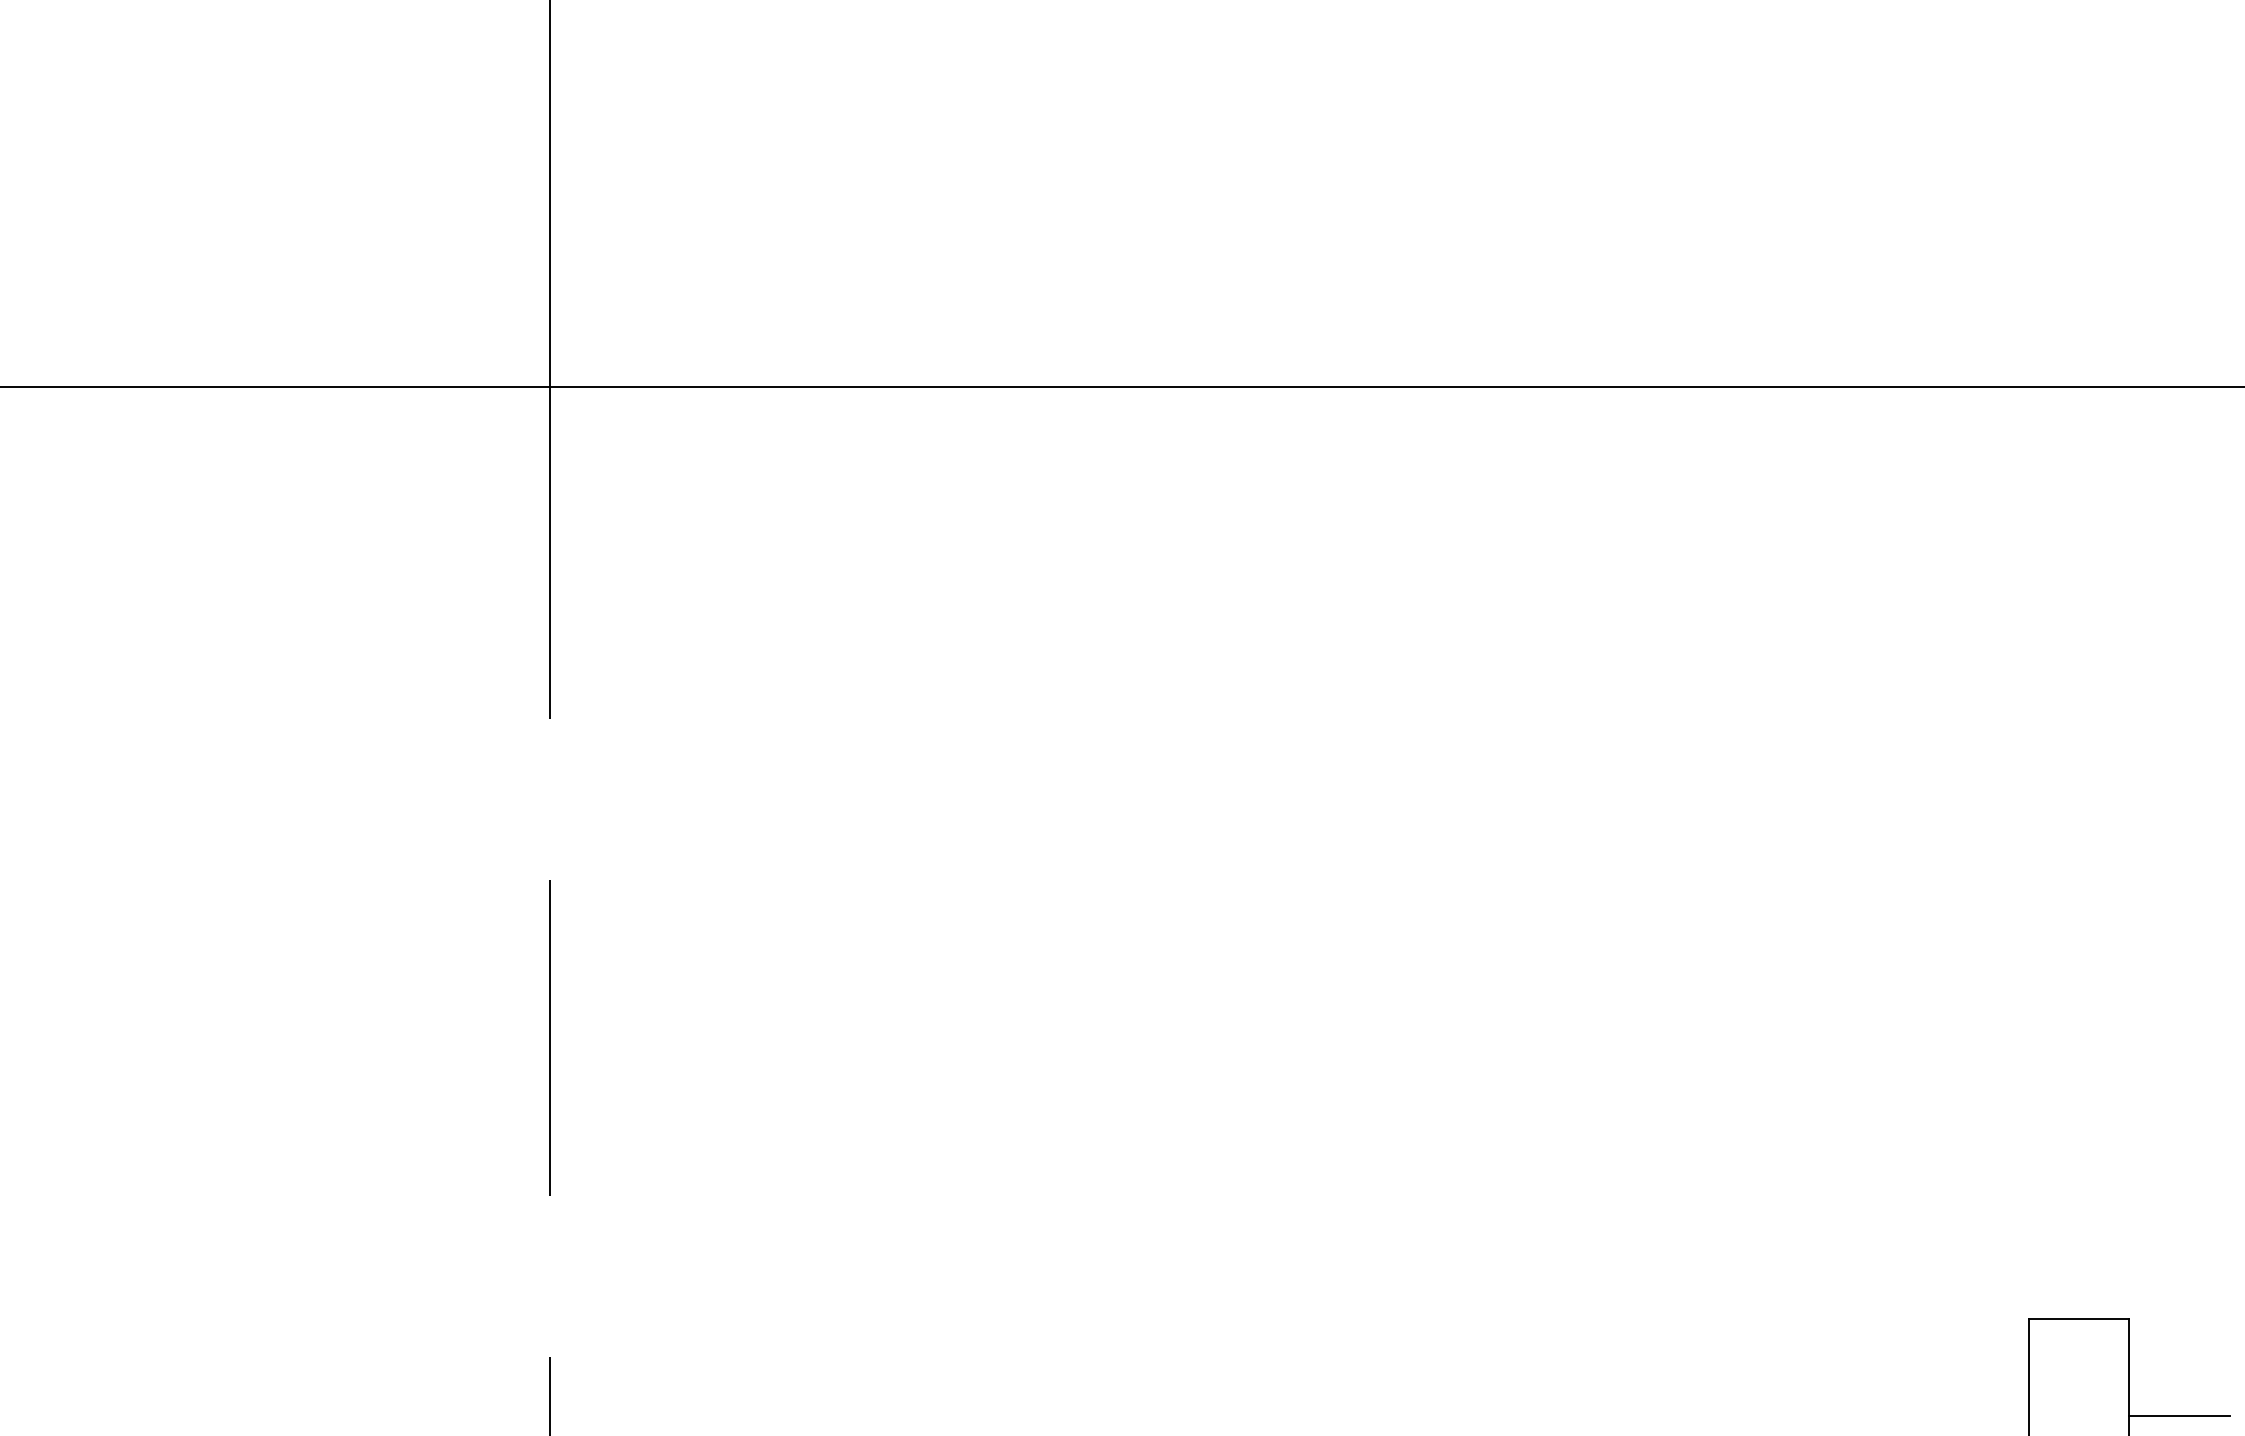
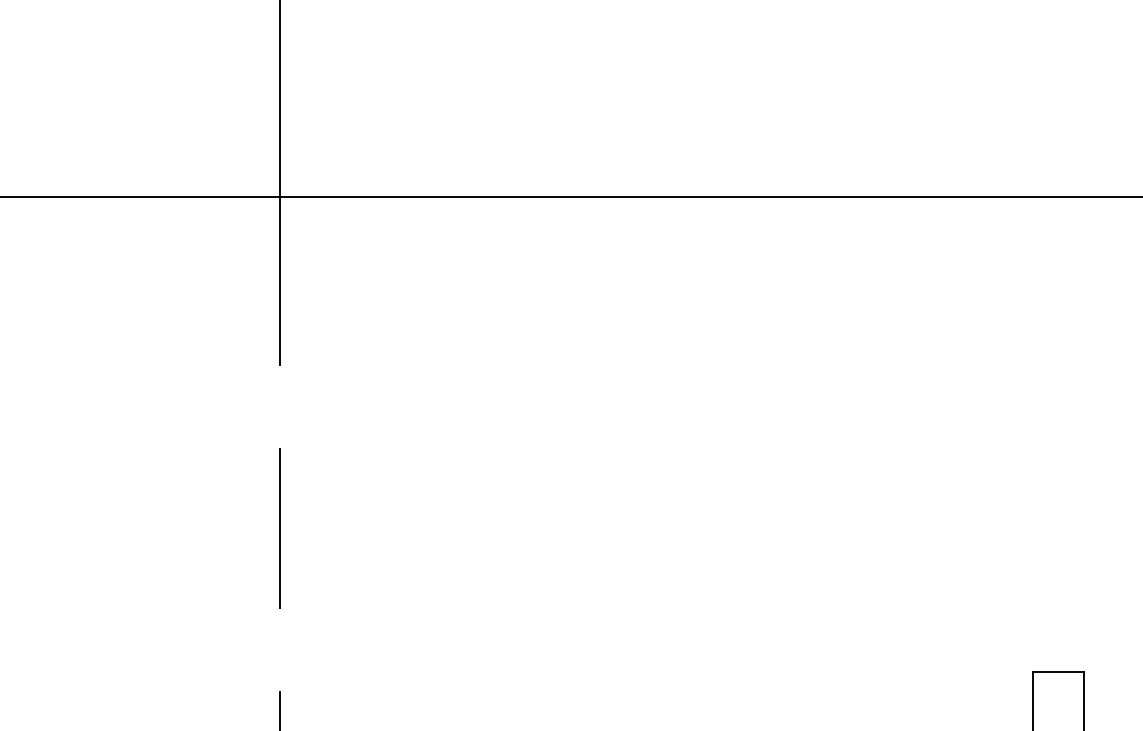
line: (2179, 1415) -> (1109, 720), removed

